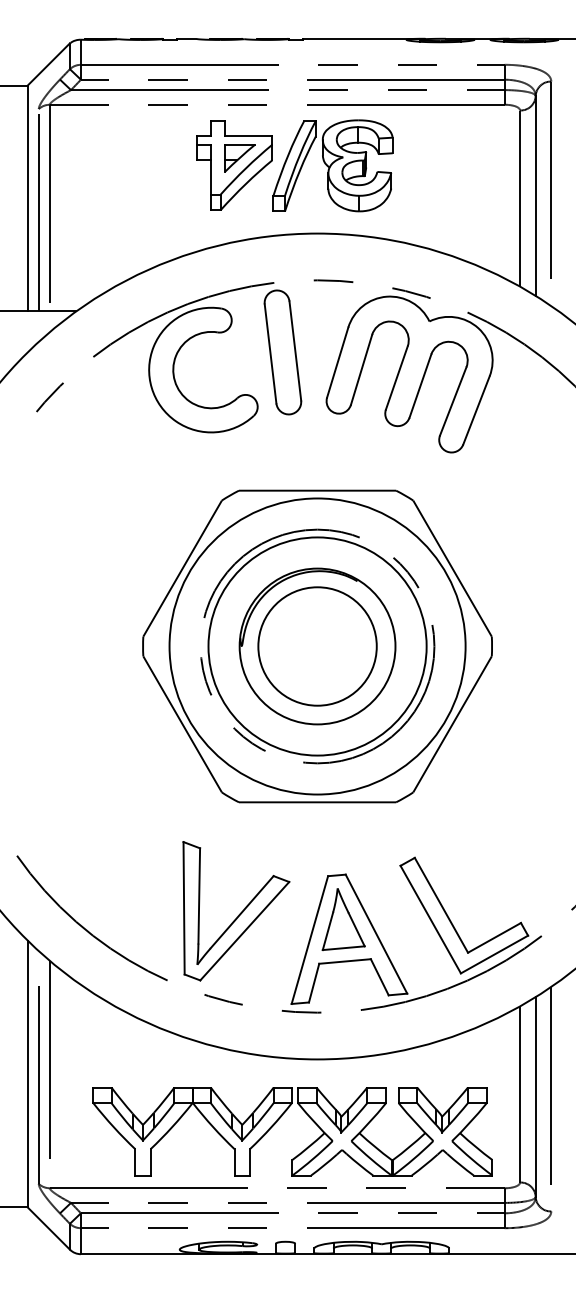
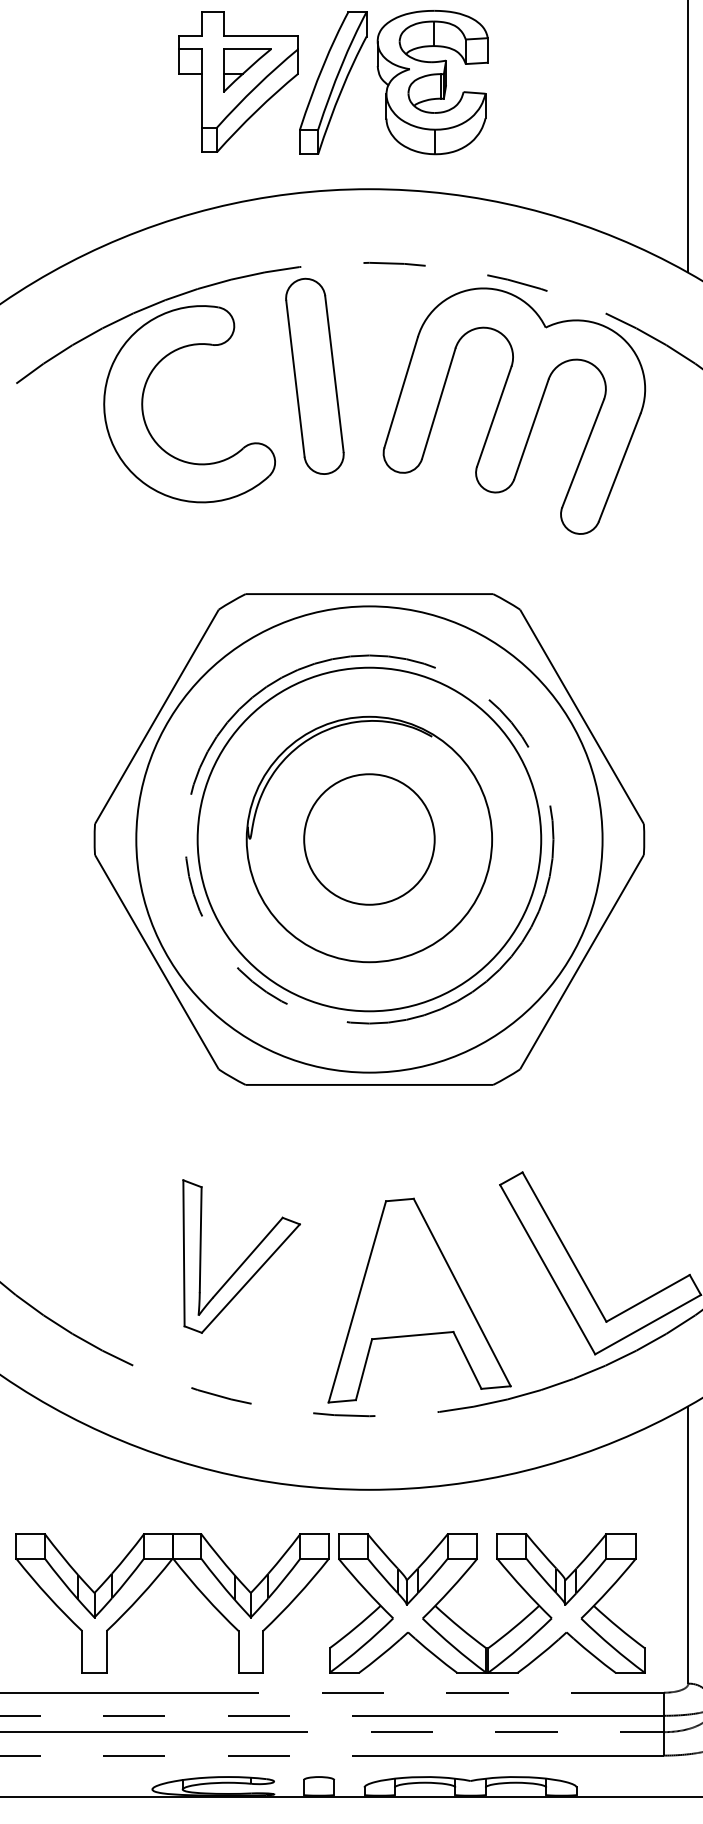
circle: (317, 646) -> (369, 839), size x0.7
part: (236, 911) -> (241, 1256), size x0.7
part: (343, 919) -> (410, 1269), removed

